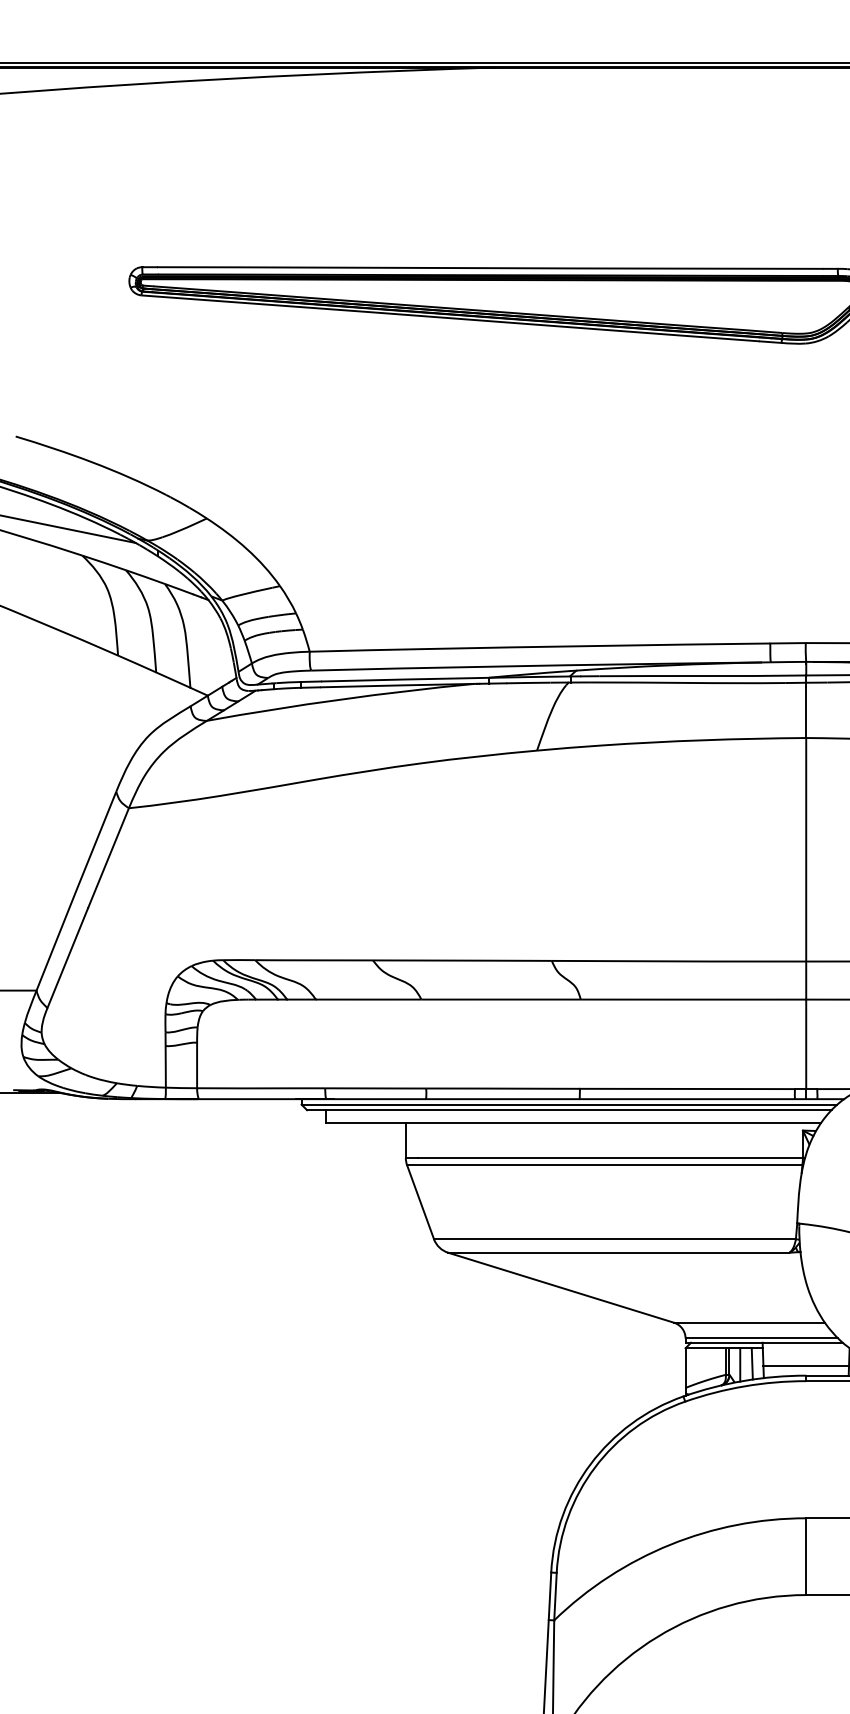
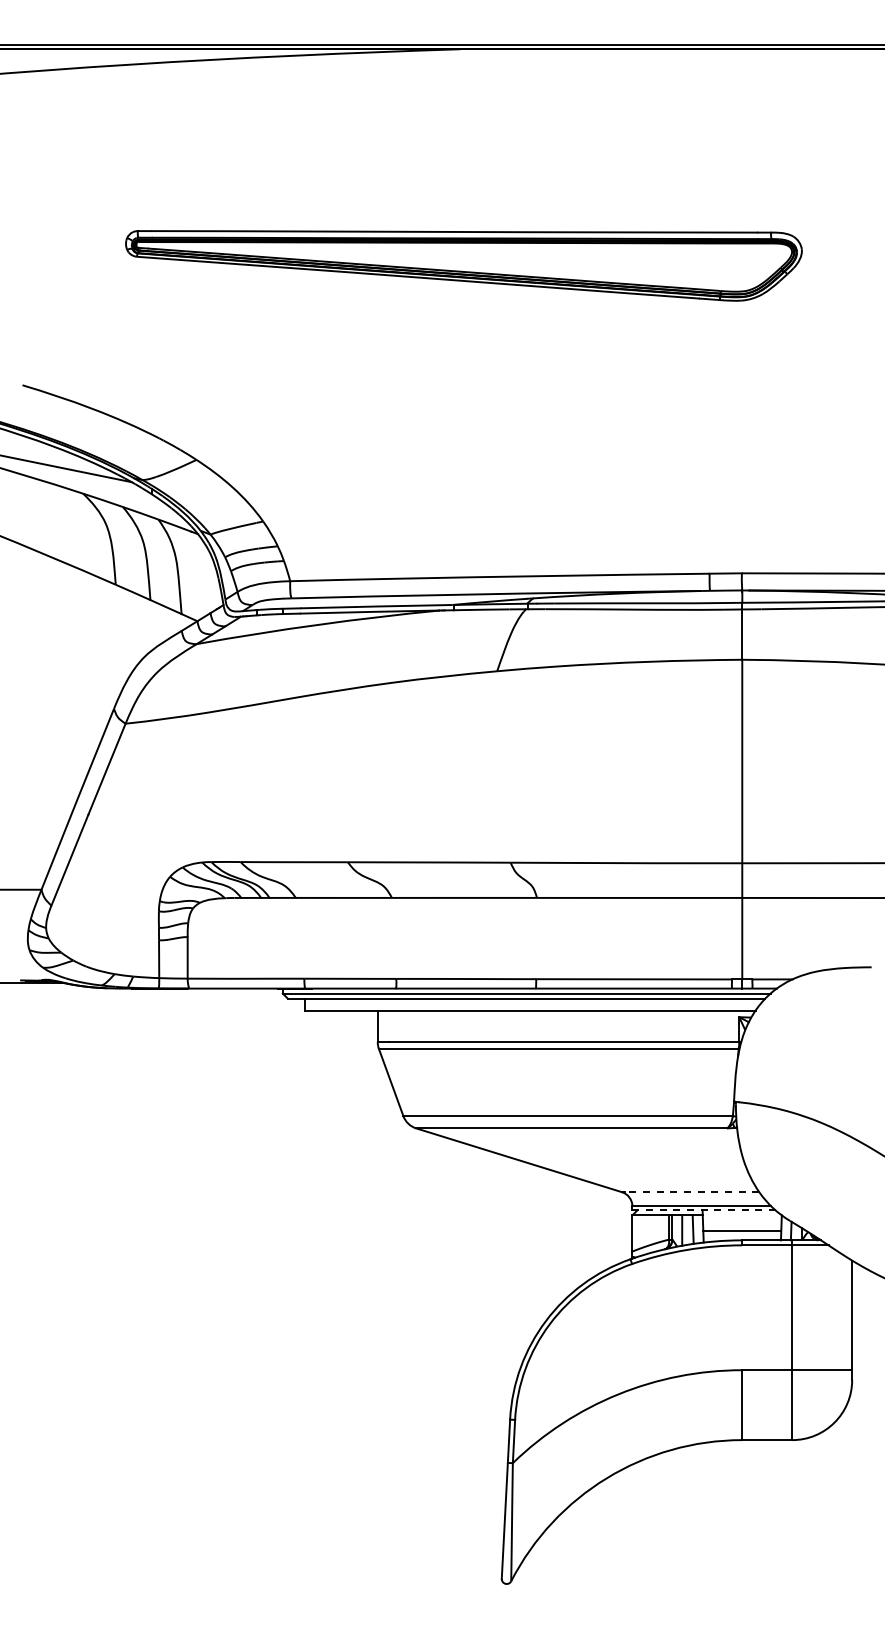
line: (751, 1323) -> (692, 1192), solid -> dashed
line: (764, 1342) -> (704, 1210), solid -> dashed

